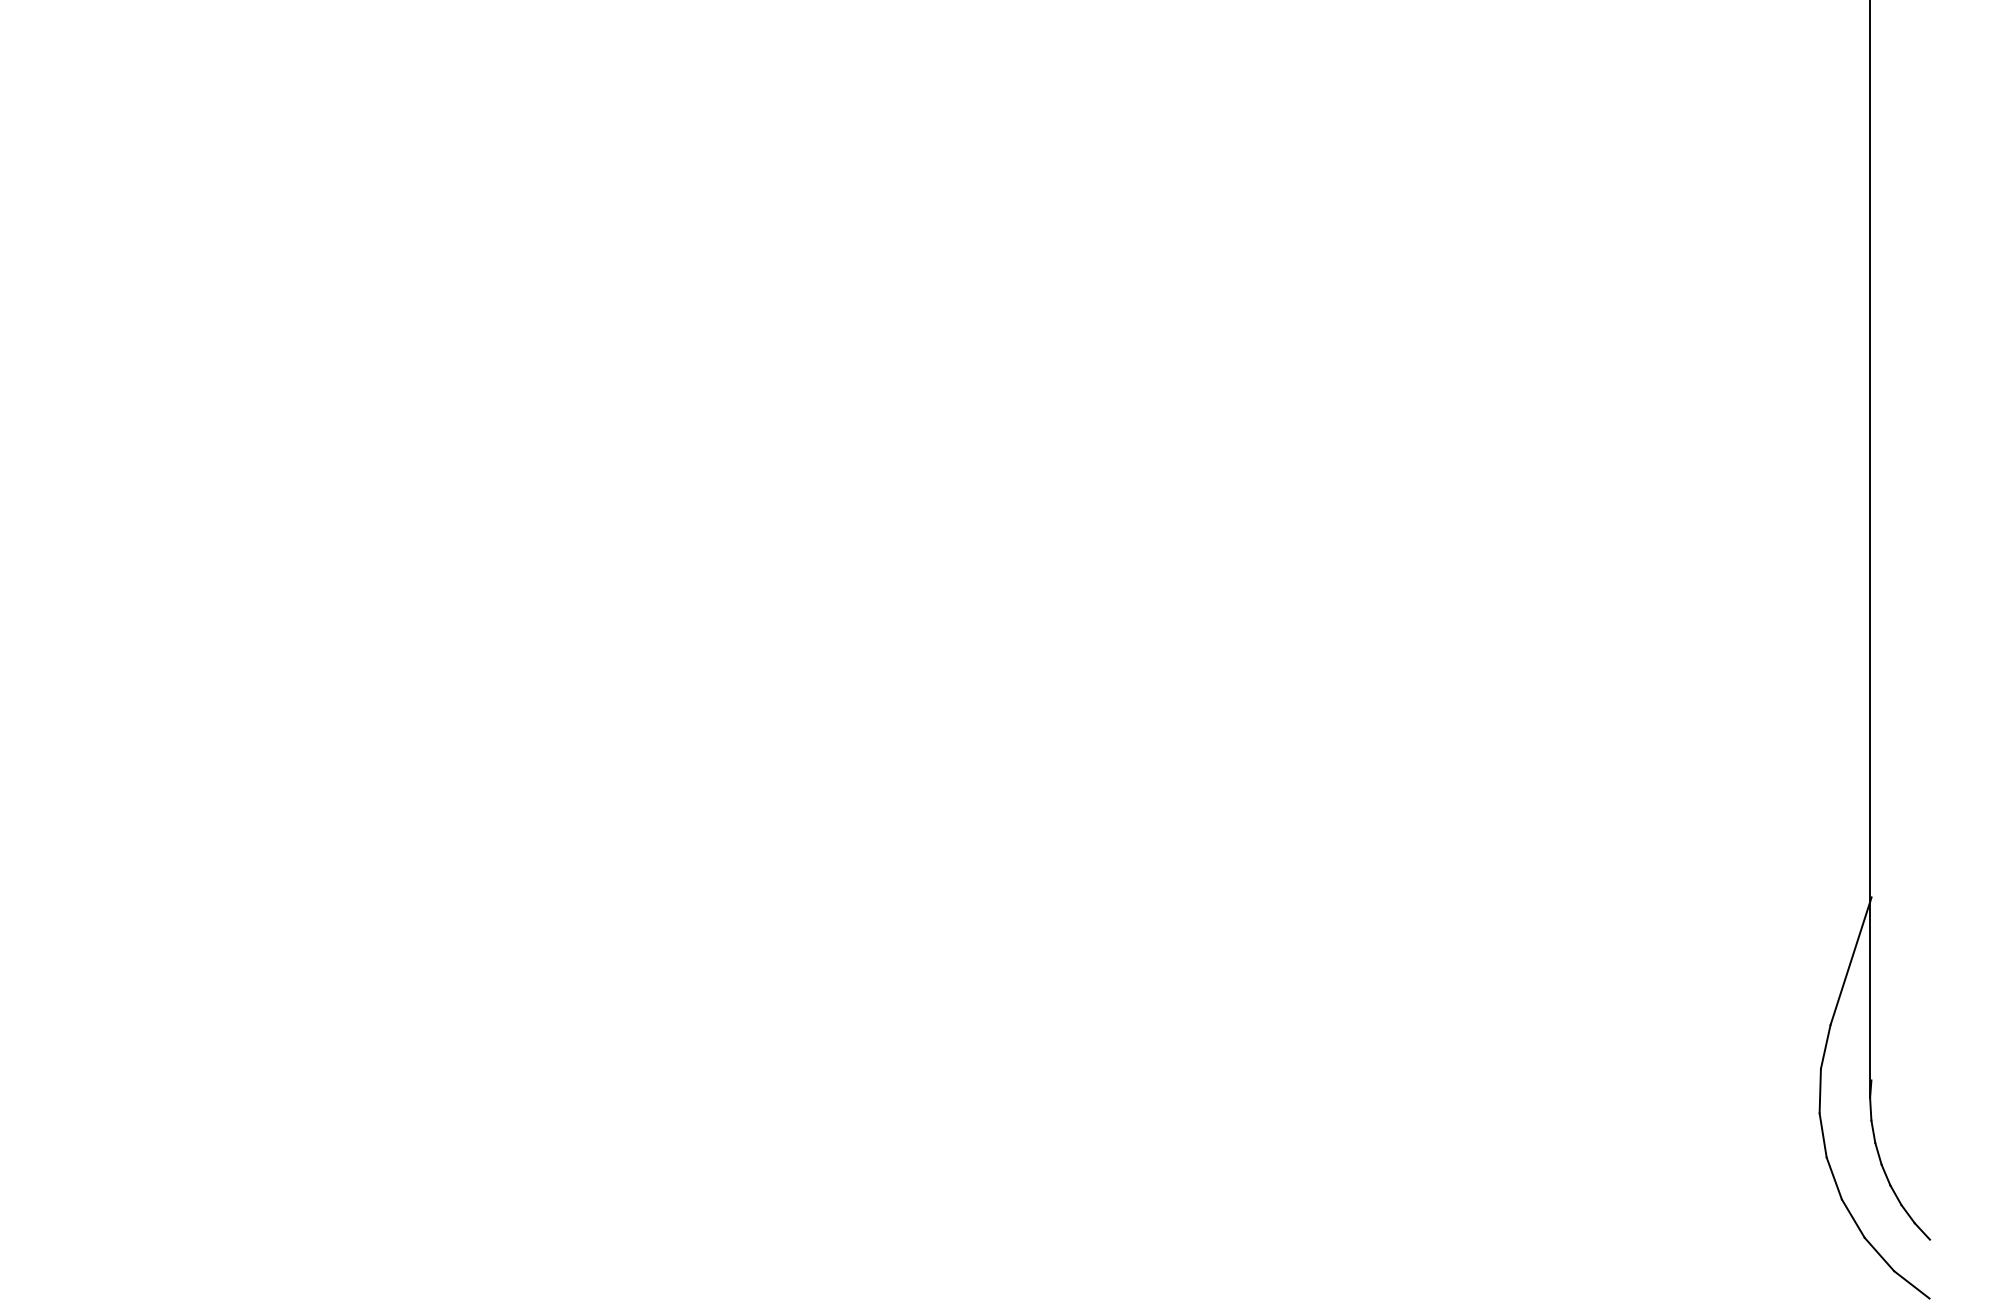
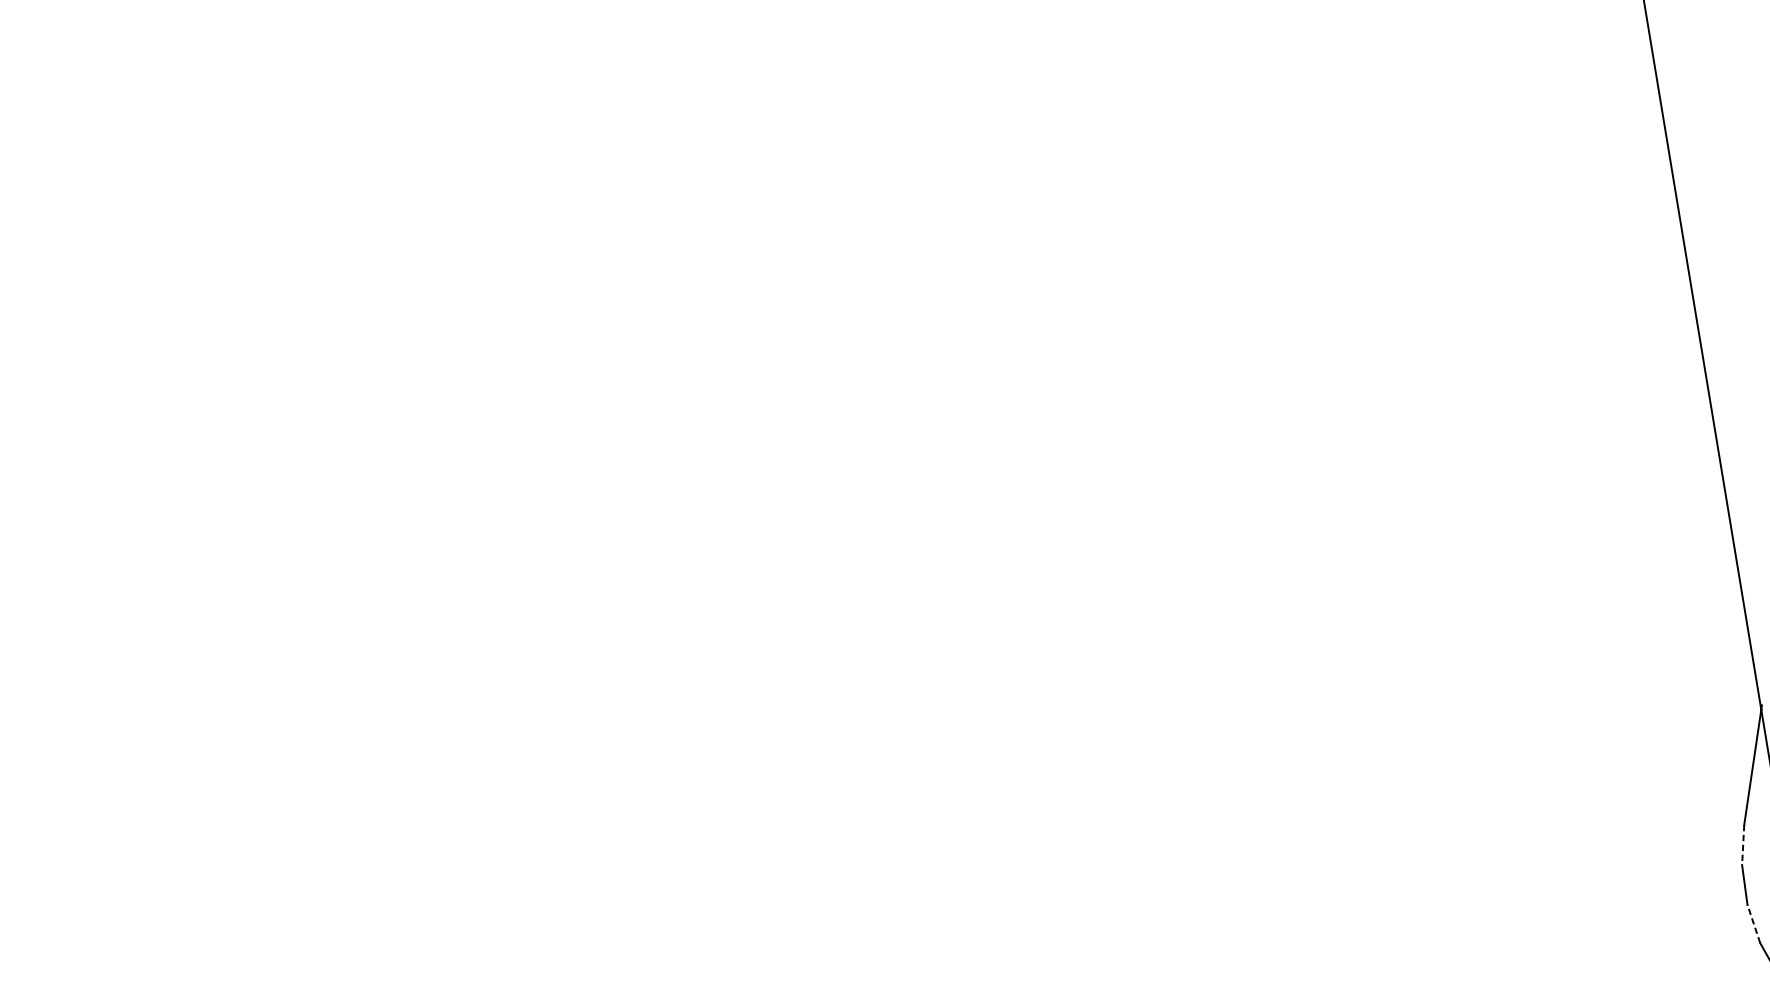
line: (1825, 1047) -> (1743, 845), solid -> dashed
line: (1823, 1134) -> (1754, 923), solid -> dashed

